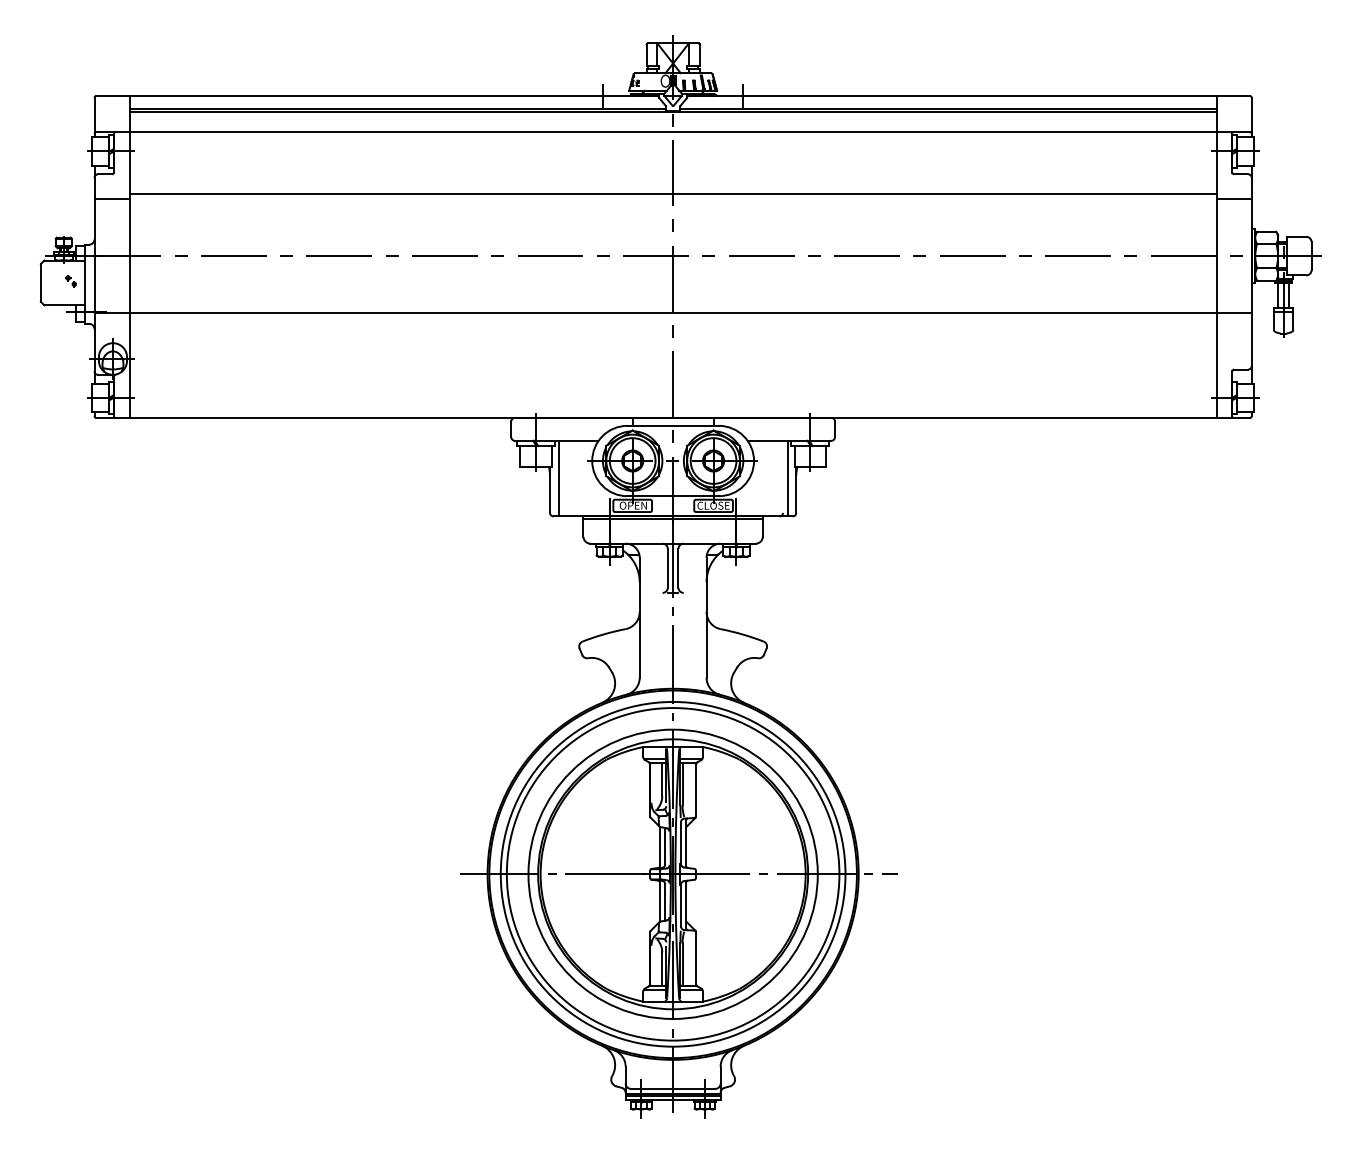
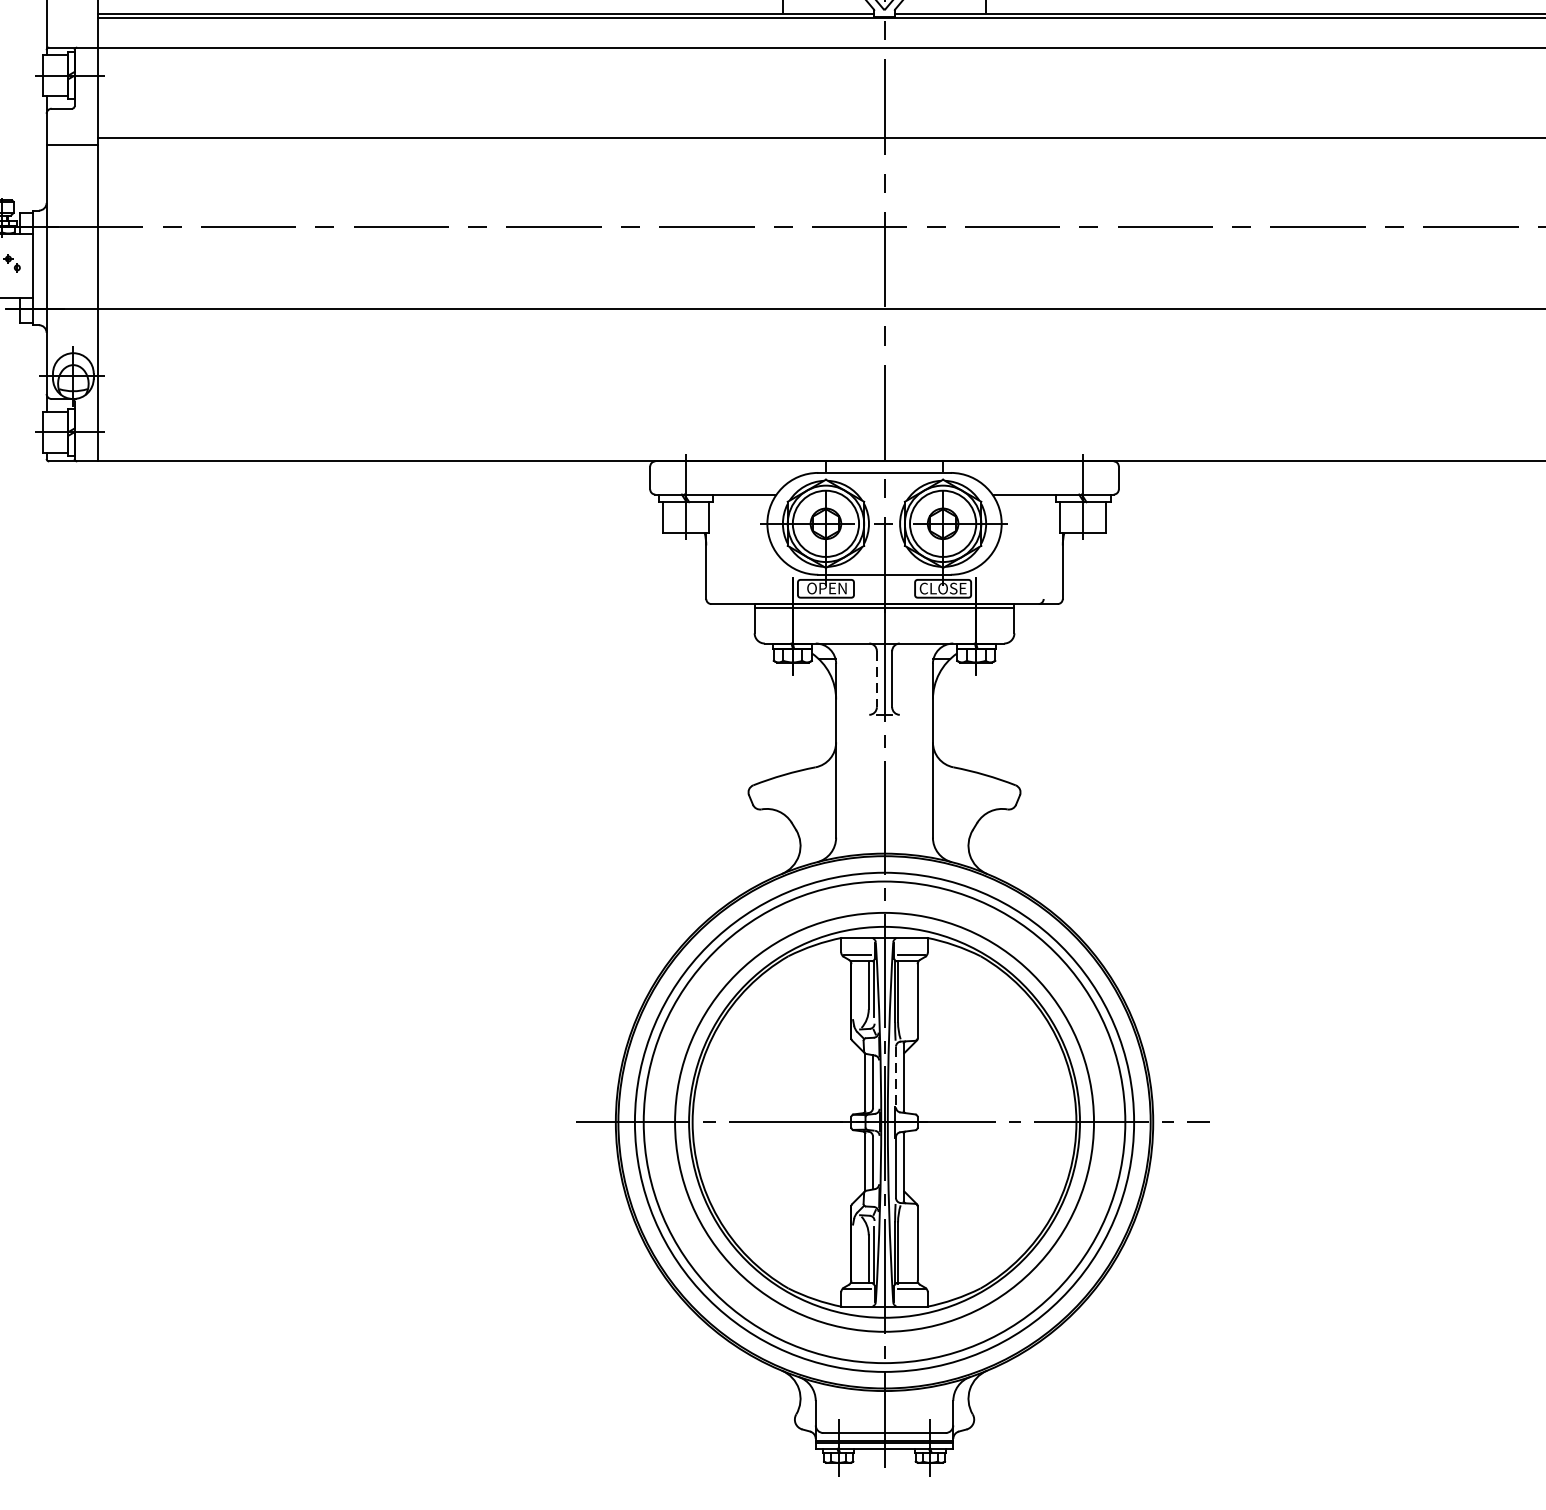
line: (558, 478) -> (718, 549), removed
line: (787, 478) -> (1050, 549), removed
line: (667, 568) -> (876, 679), solid -> dashed
line: (681, 843) -> (896, 1077), solid -> dashed

